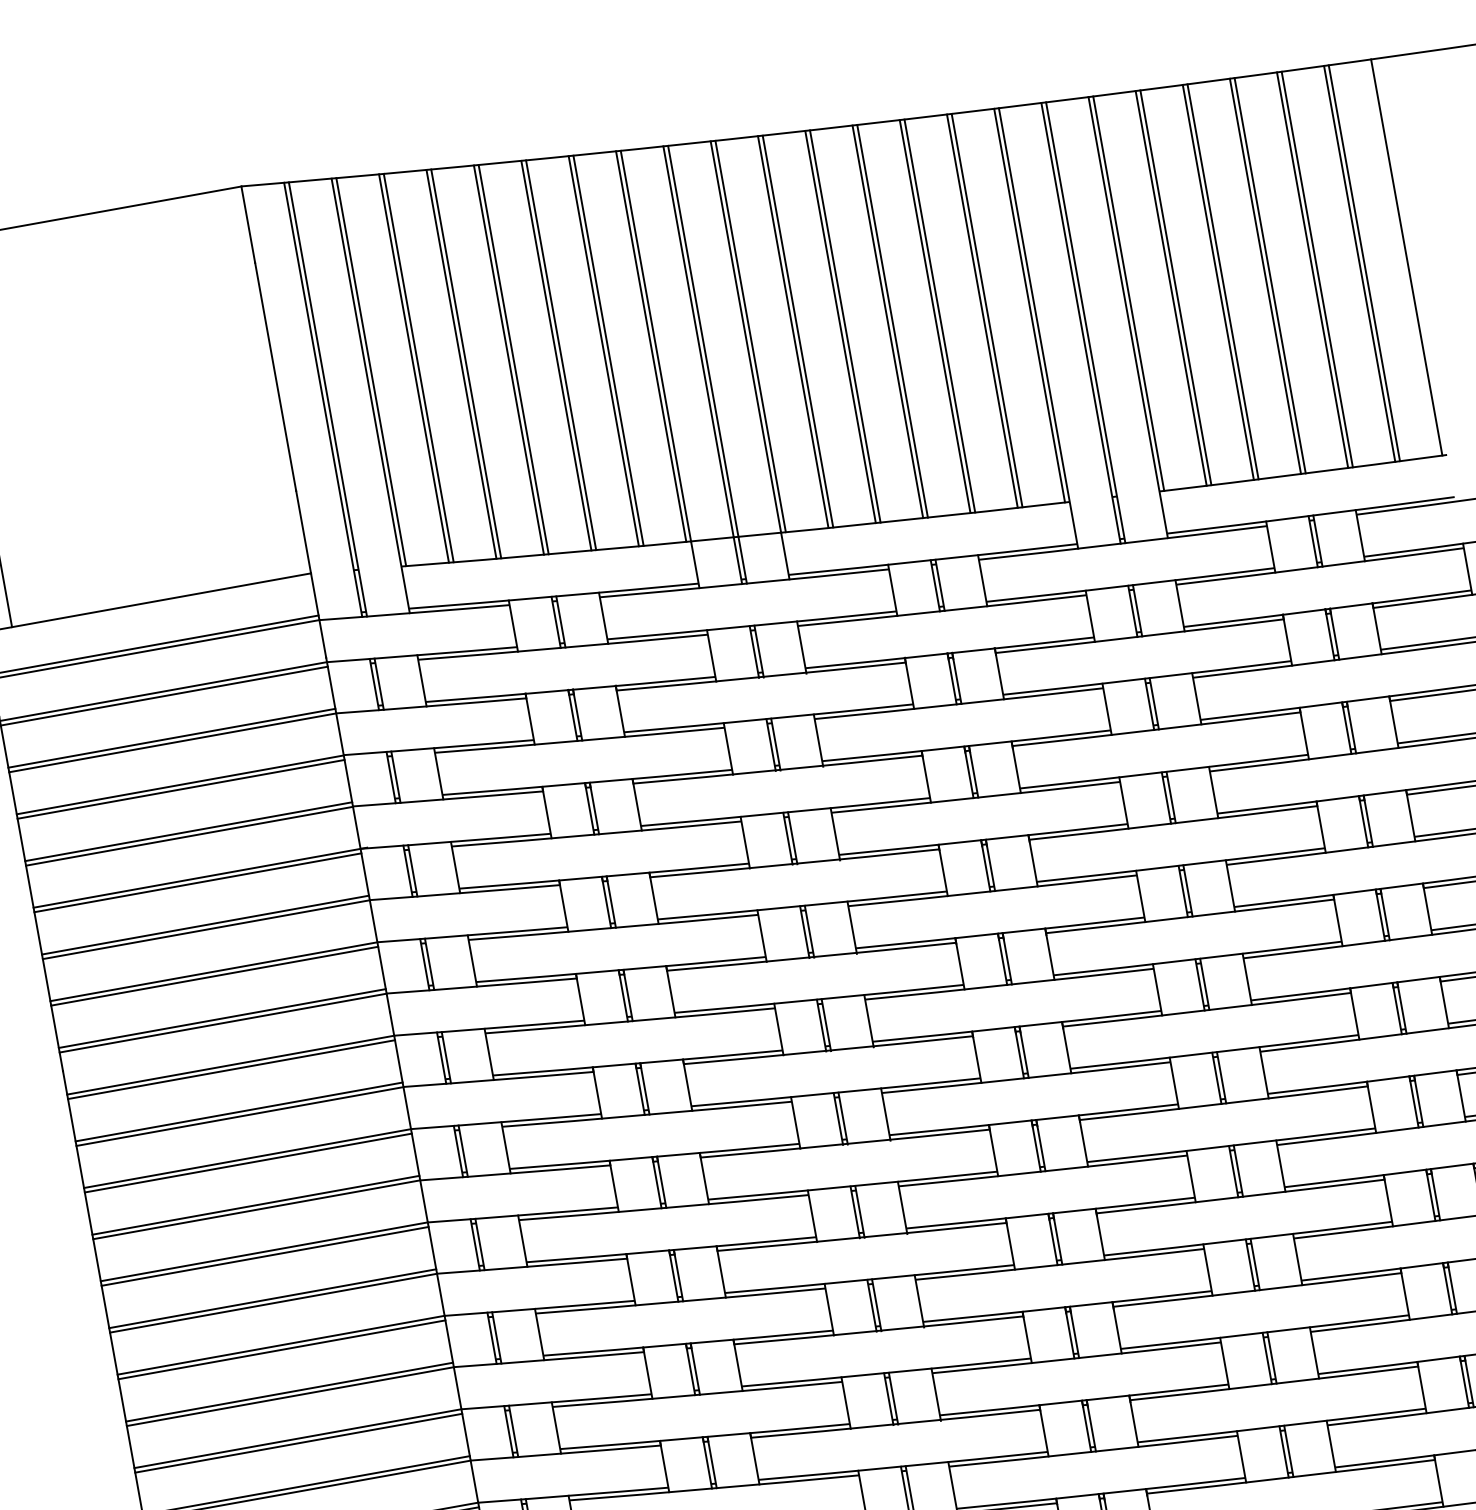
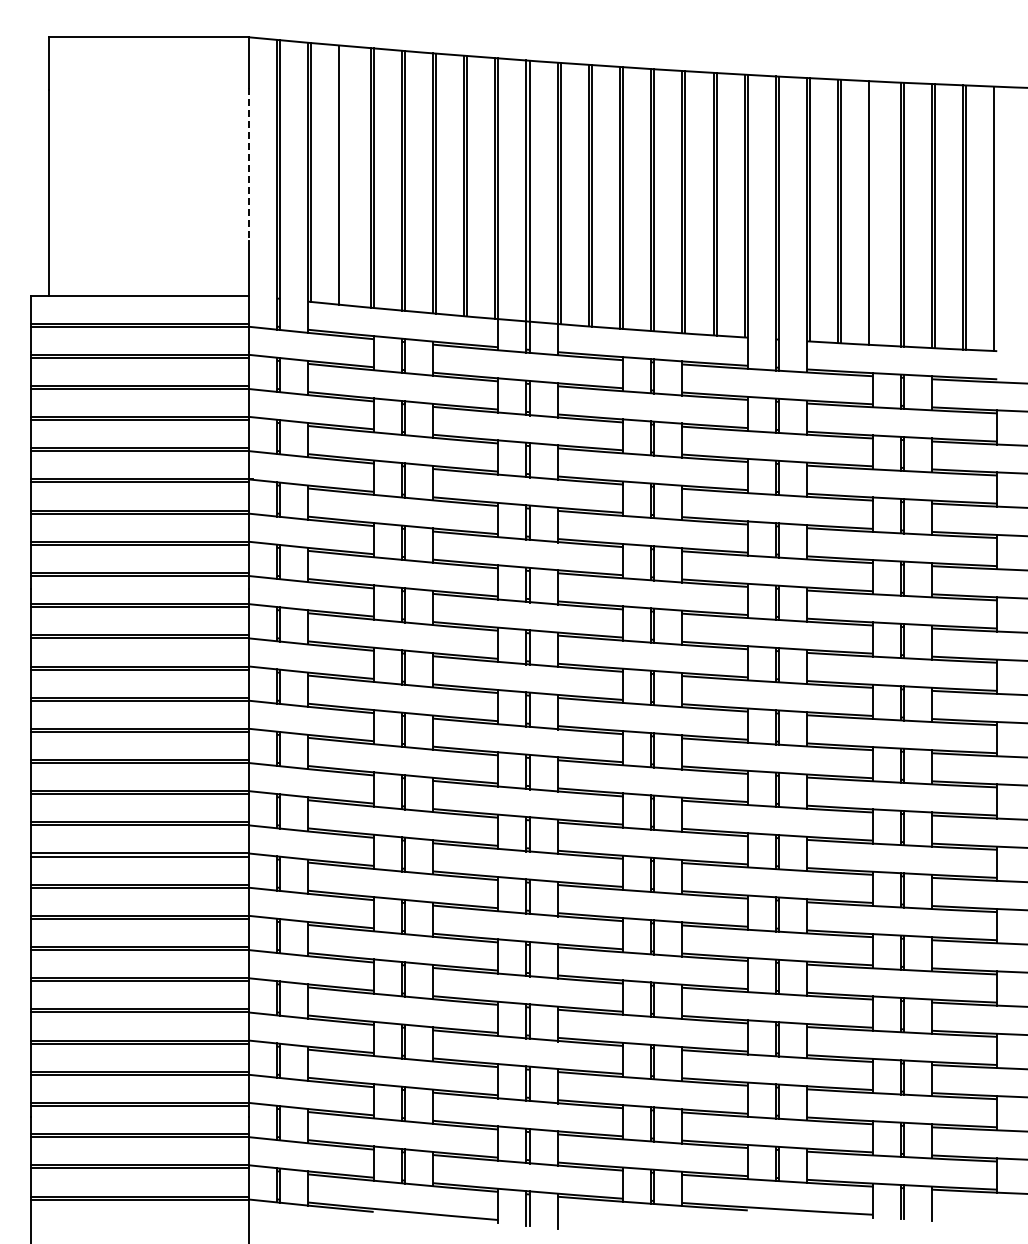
line: (1223, 282) -> (872, 213), removed
line: (418, 368) -> (342, 175), removed
line: (274, 377) -> (248, 164), solid -> dashed

